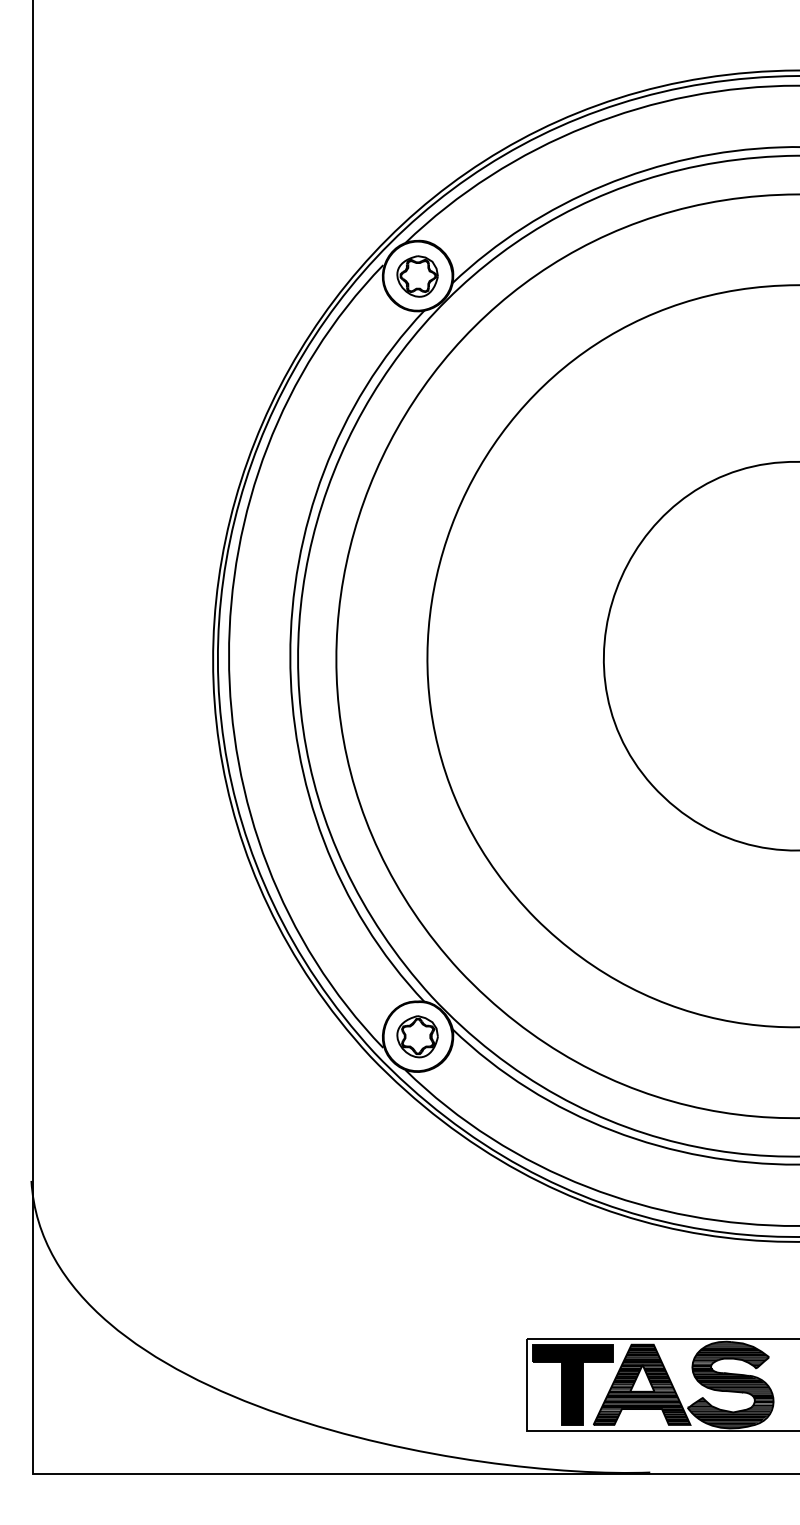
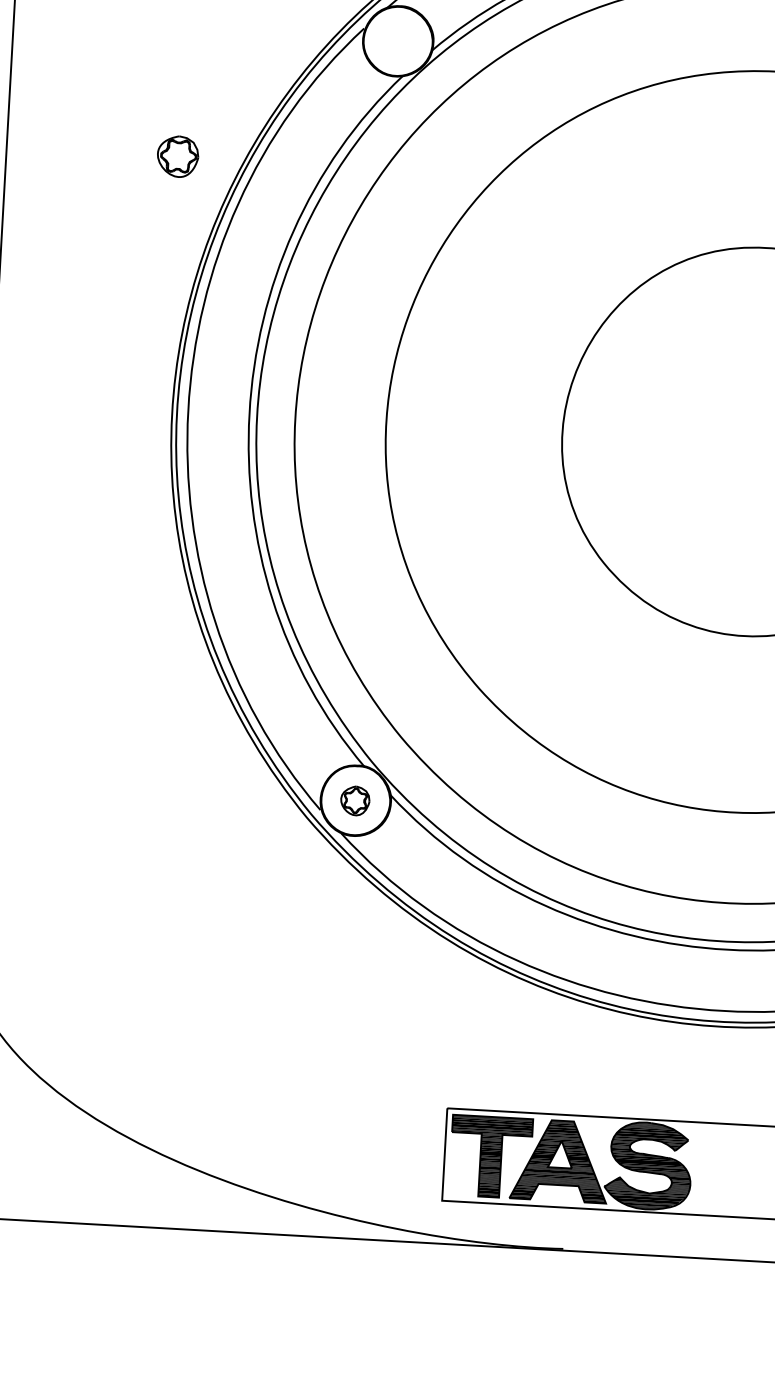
part: (417, 276) -> (177, 156), moved
part: (417, 1036) -> (355, 800), size x0.7

